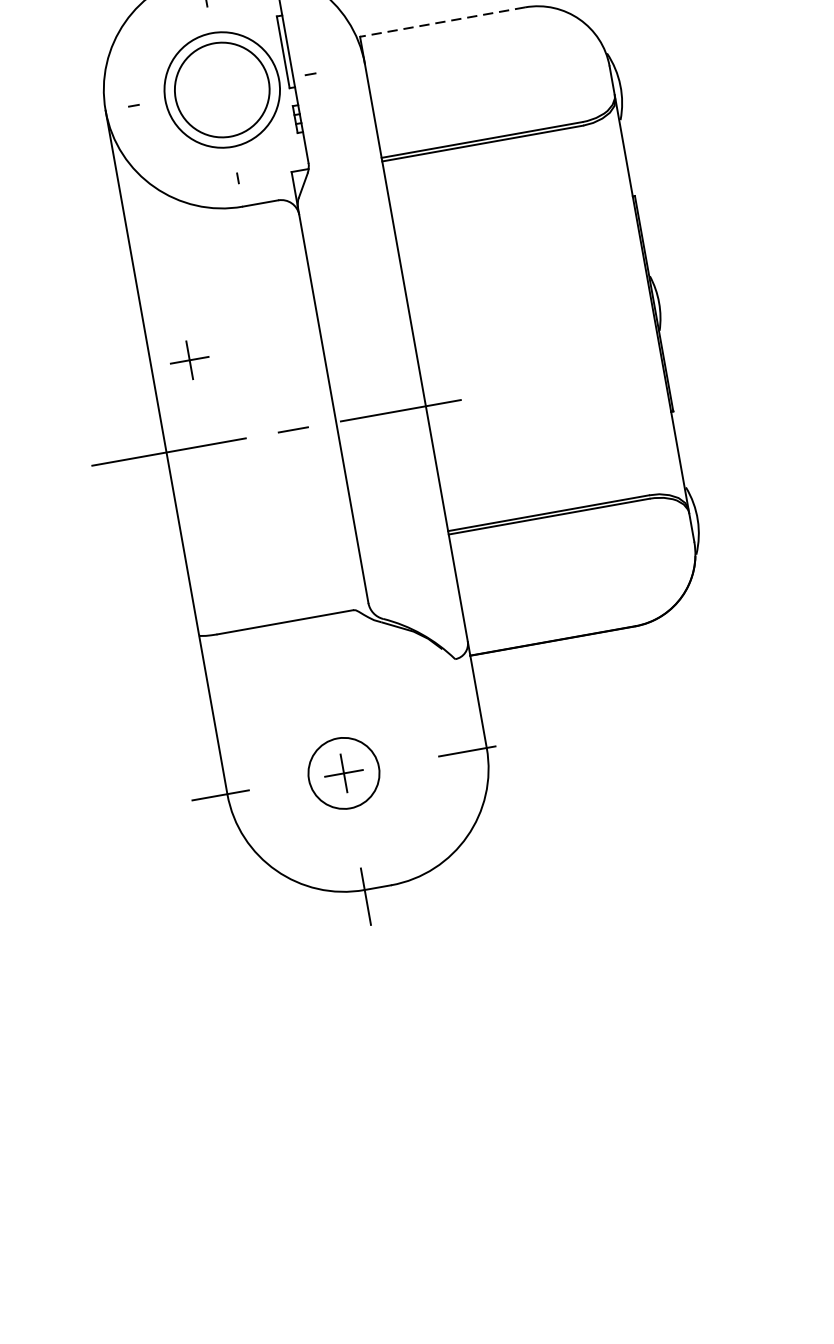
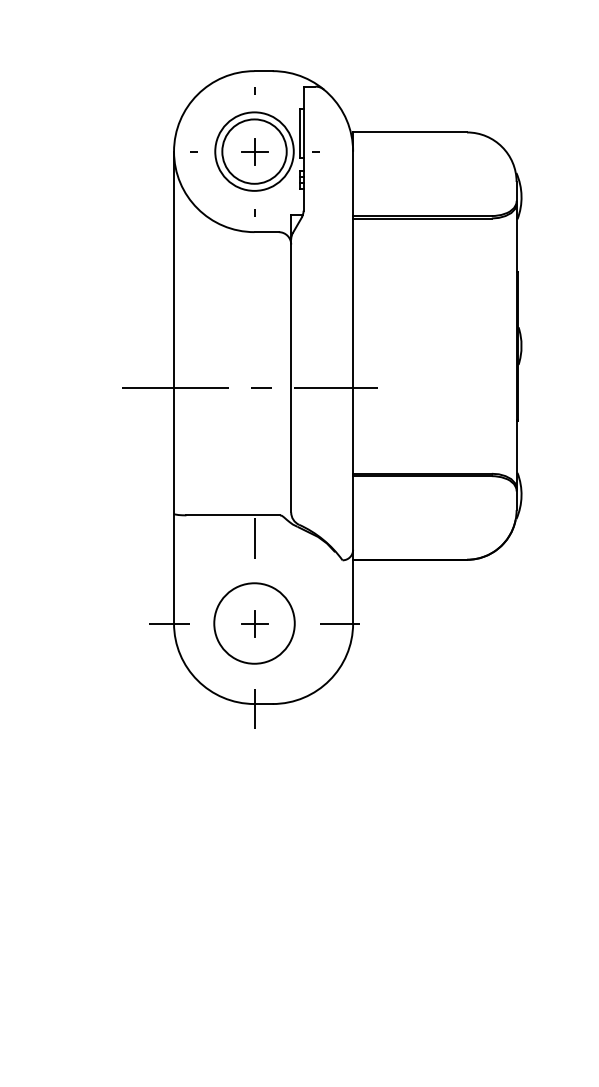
line: (443, 22) -> (410, 132), dashed -> solid
part: (189, 360) -> (254, 151), moved
line: (322, 650) -> (254, 538), added
circle: (343, 773) -> (254, 623), size x1.67

